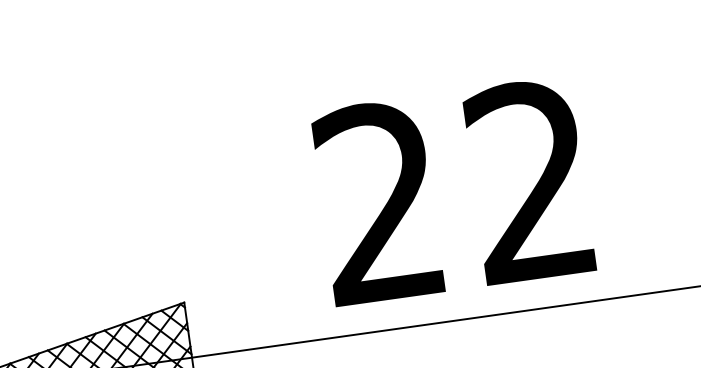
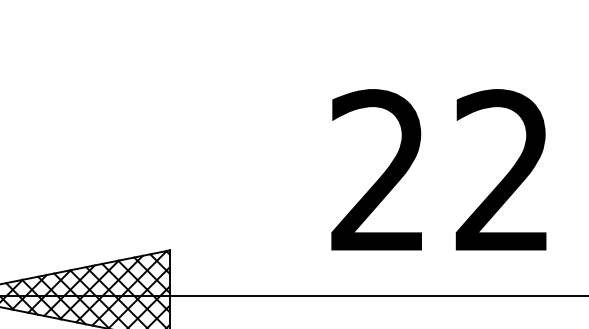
text: (452, 190) -> (438, 169), moved

